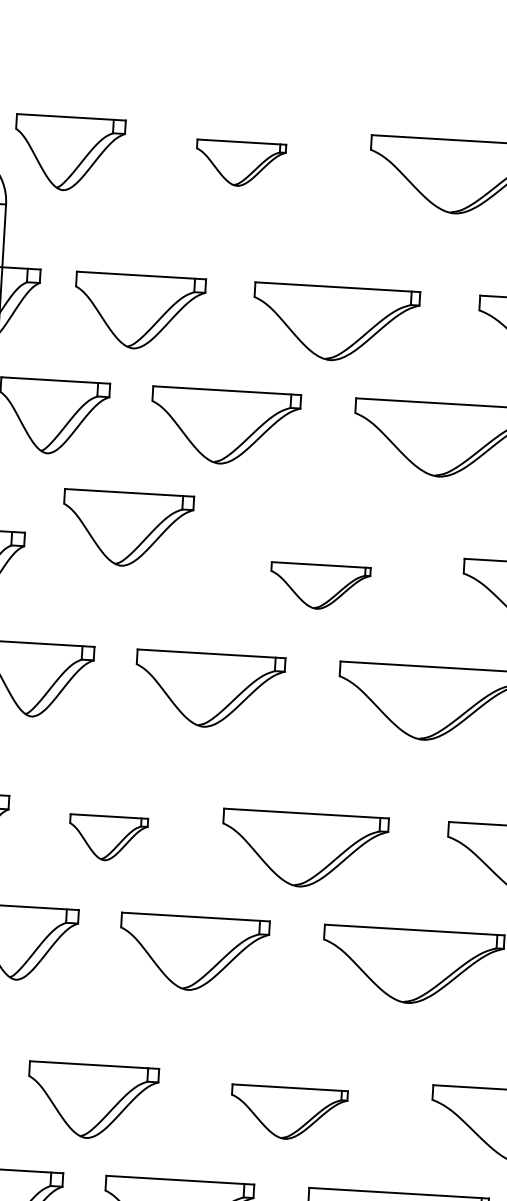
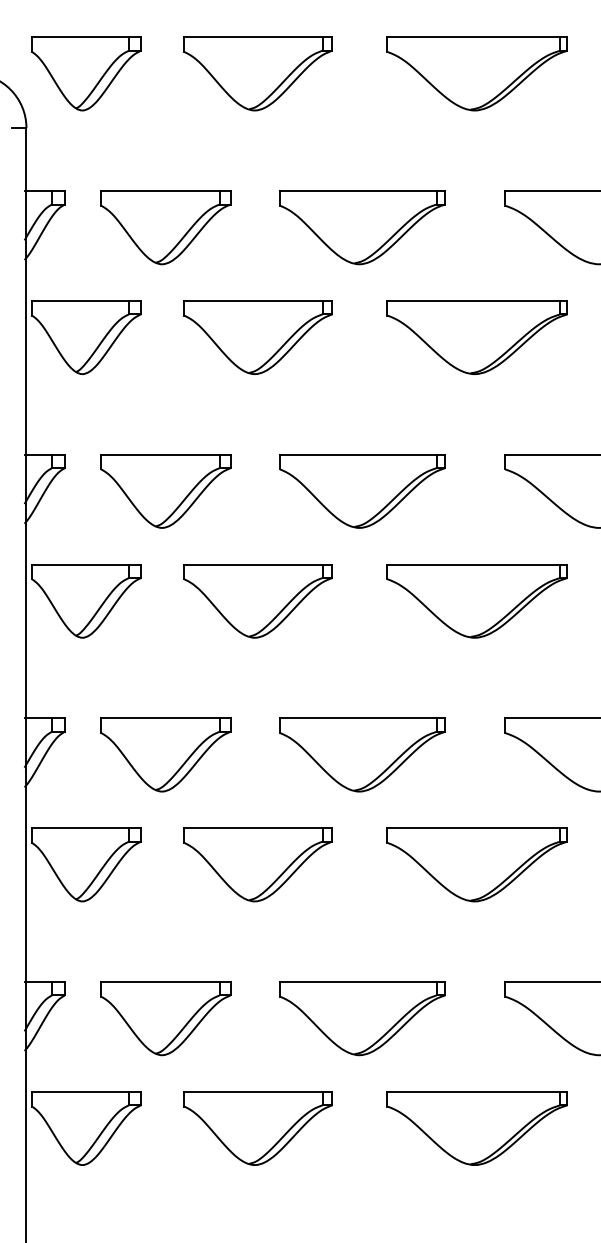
part: (239, 163) -> (257, 73), size x1.67
part: (127, 529) -> (165, 491), moved
part: (319, 587) -> (362, 491), size x1.67
part: (107, 837) -> (165, 754), size x1.67
part: (288, 1113) -> (362, 1018), size x1.43

